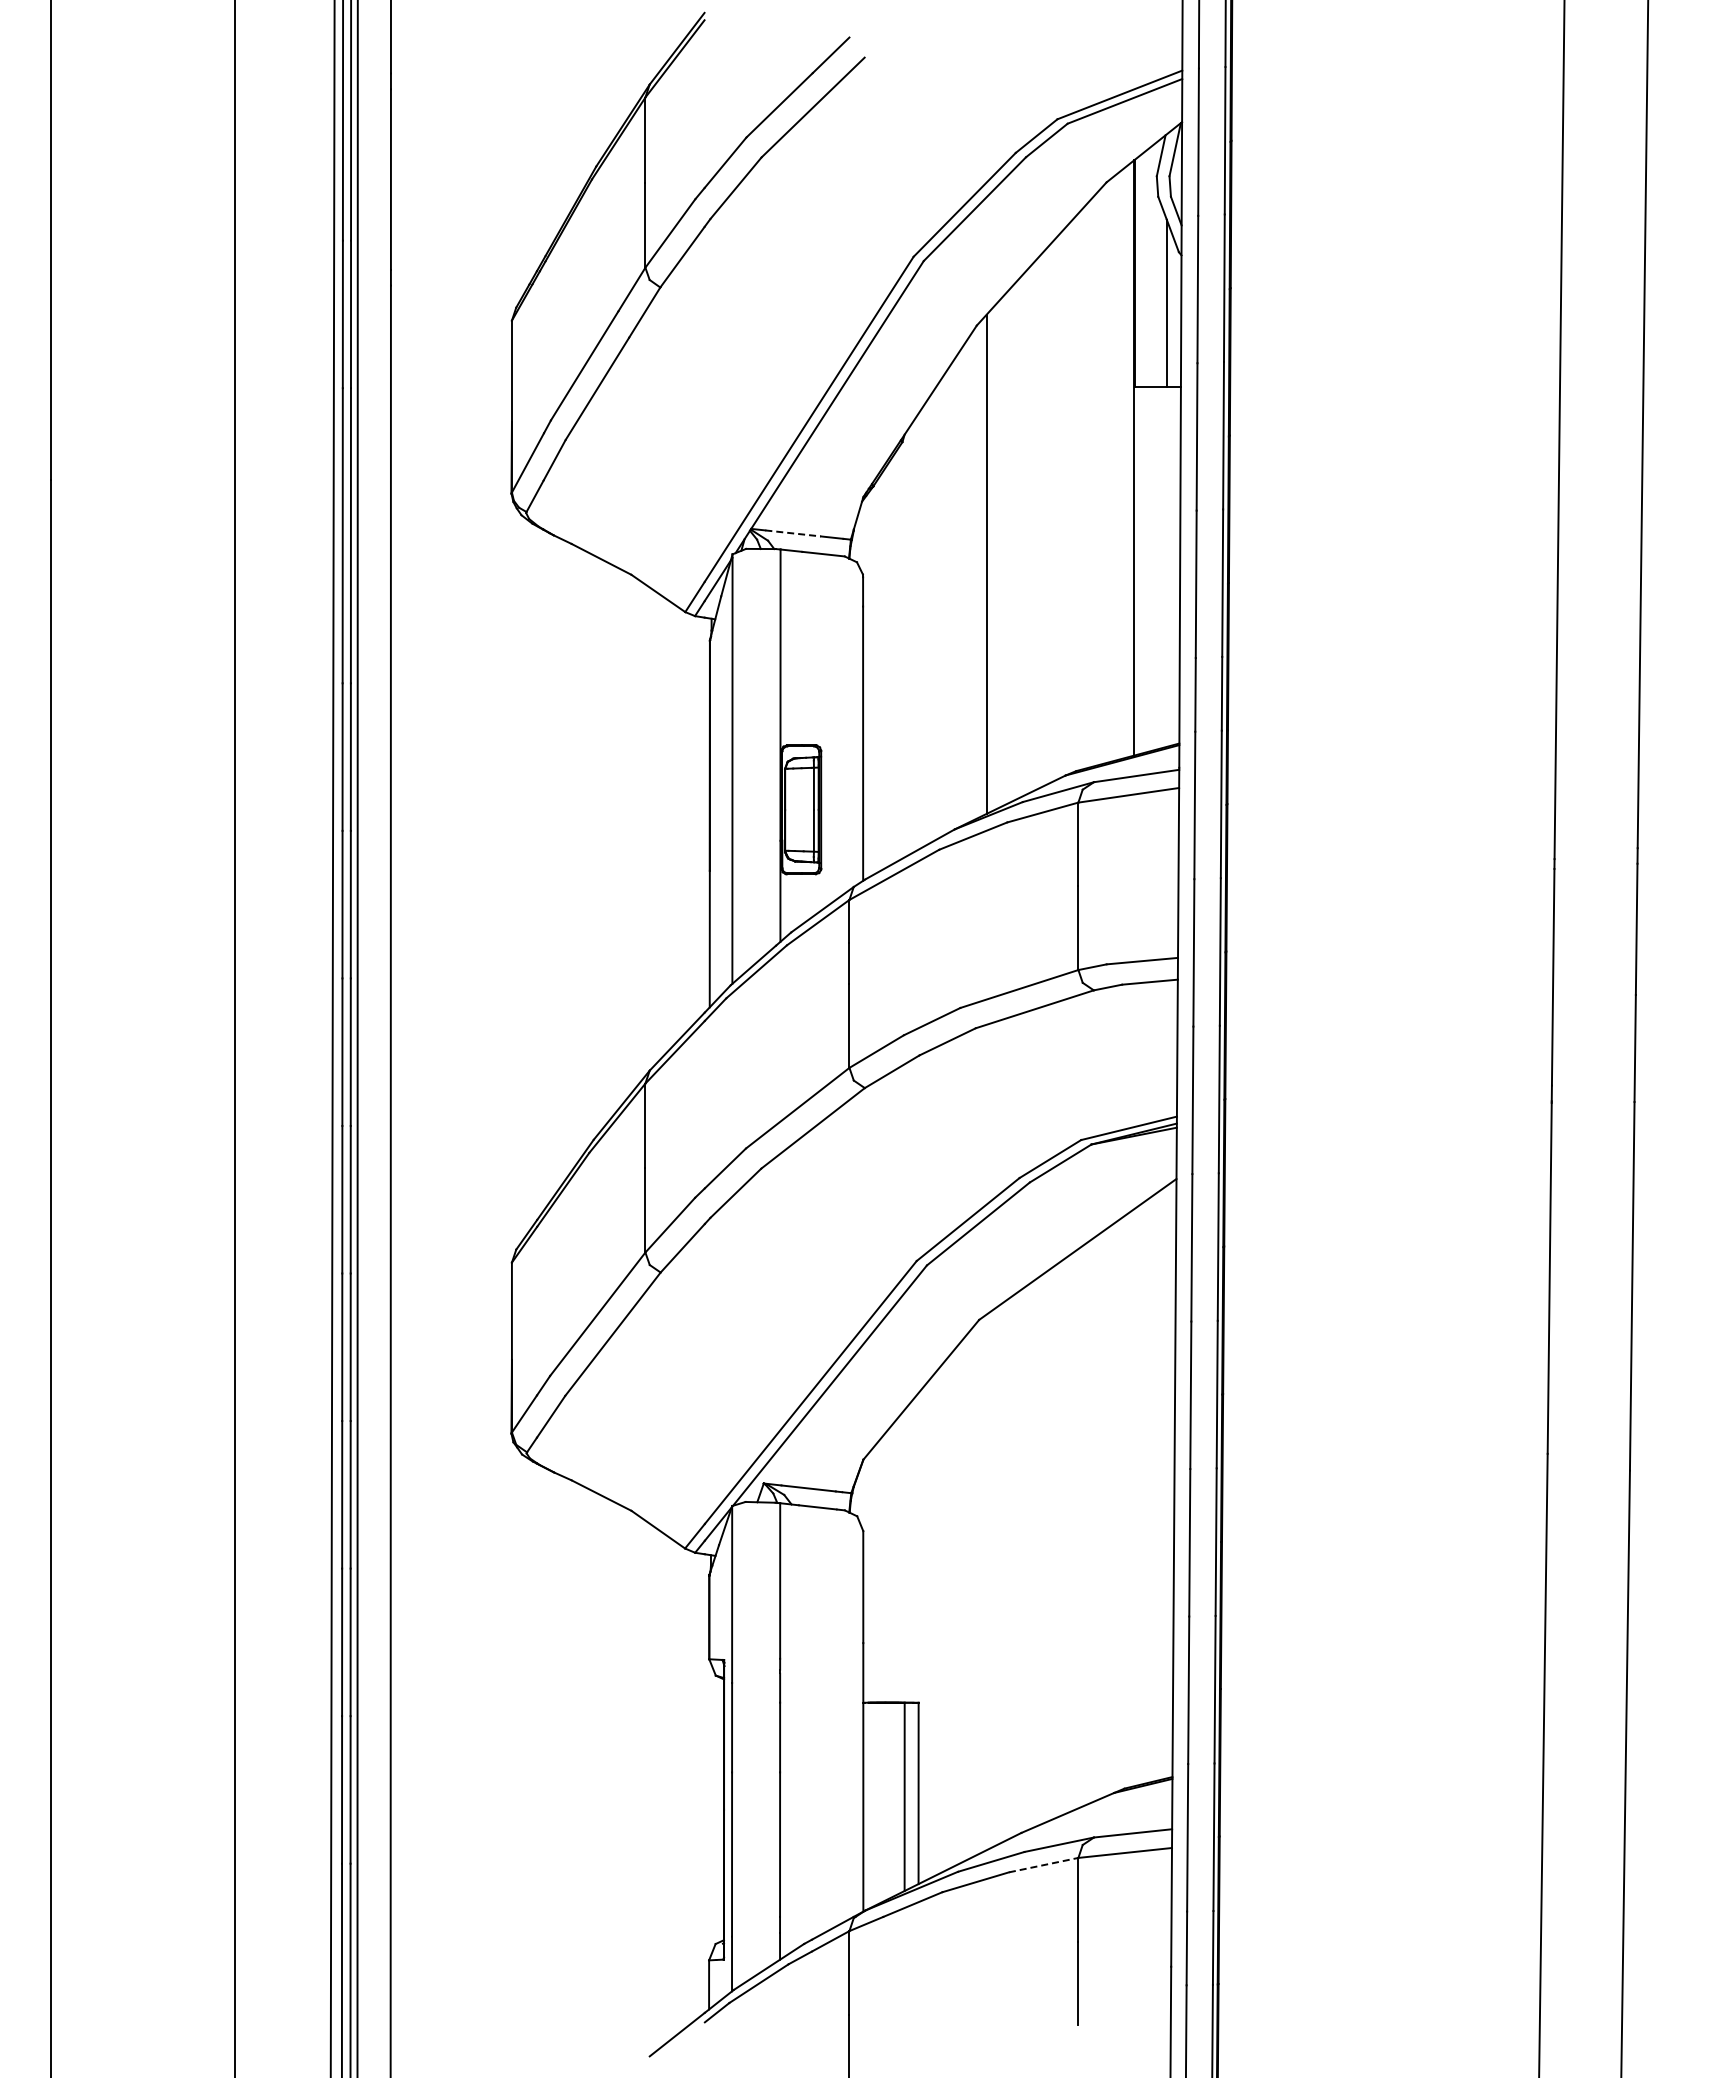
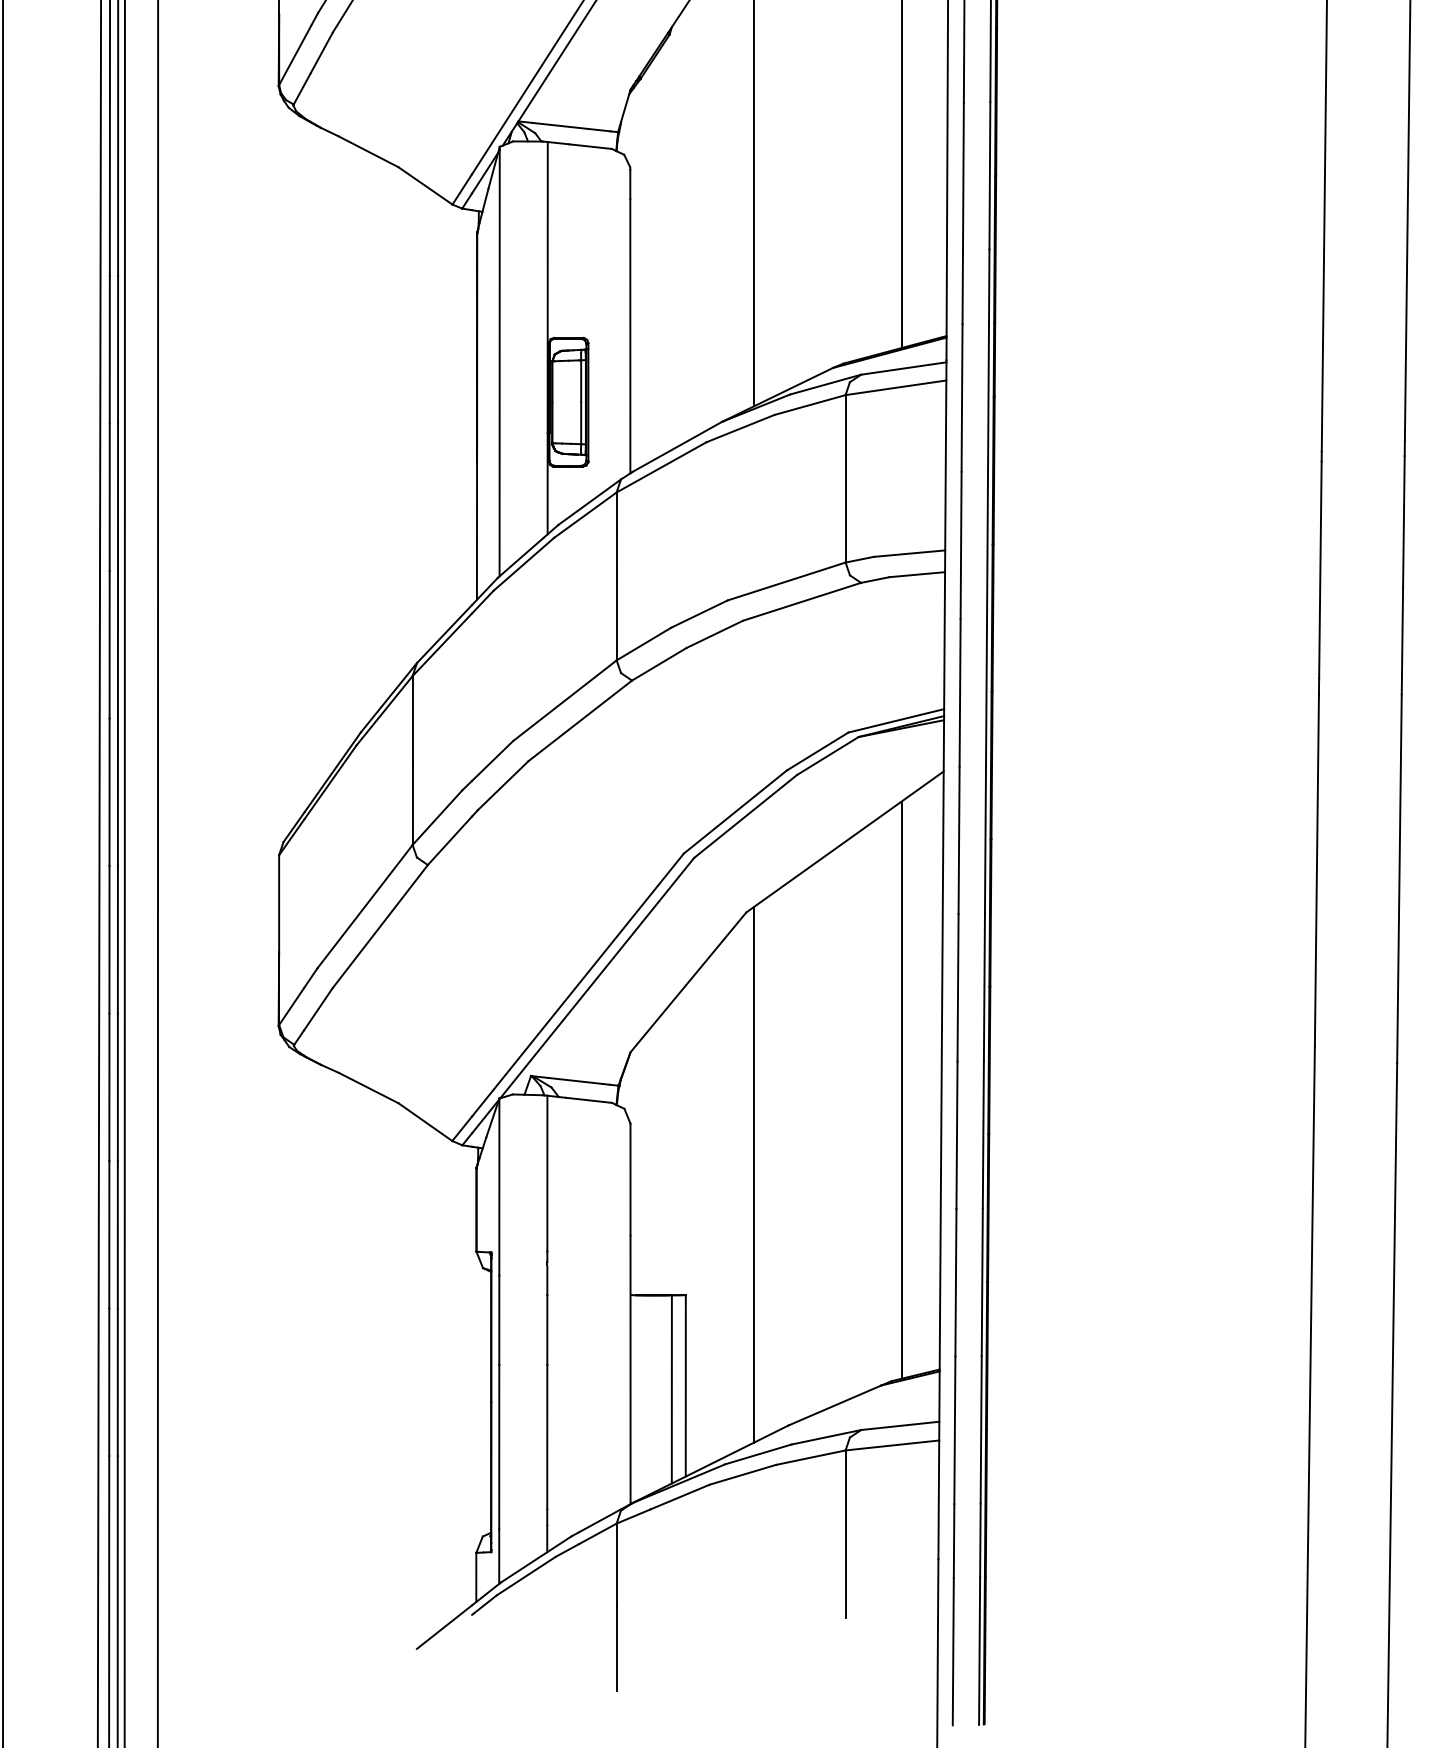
line: (793, 533) -> (560, 126), dashed -> solid
line: (1134, 1497) -> (901, 1090), added
line: (986, 1582) -> (753, 1175), added
line: (1044, 1865) -> (811, 1458), dashed -> solid

